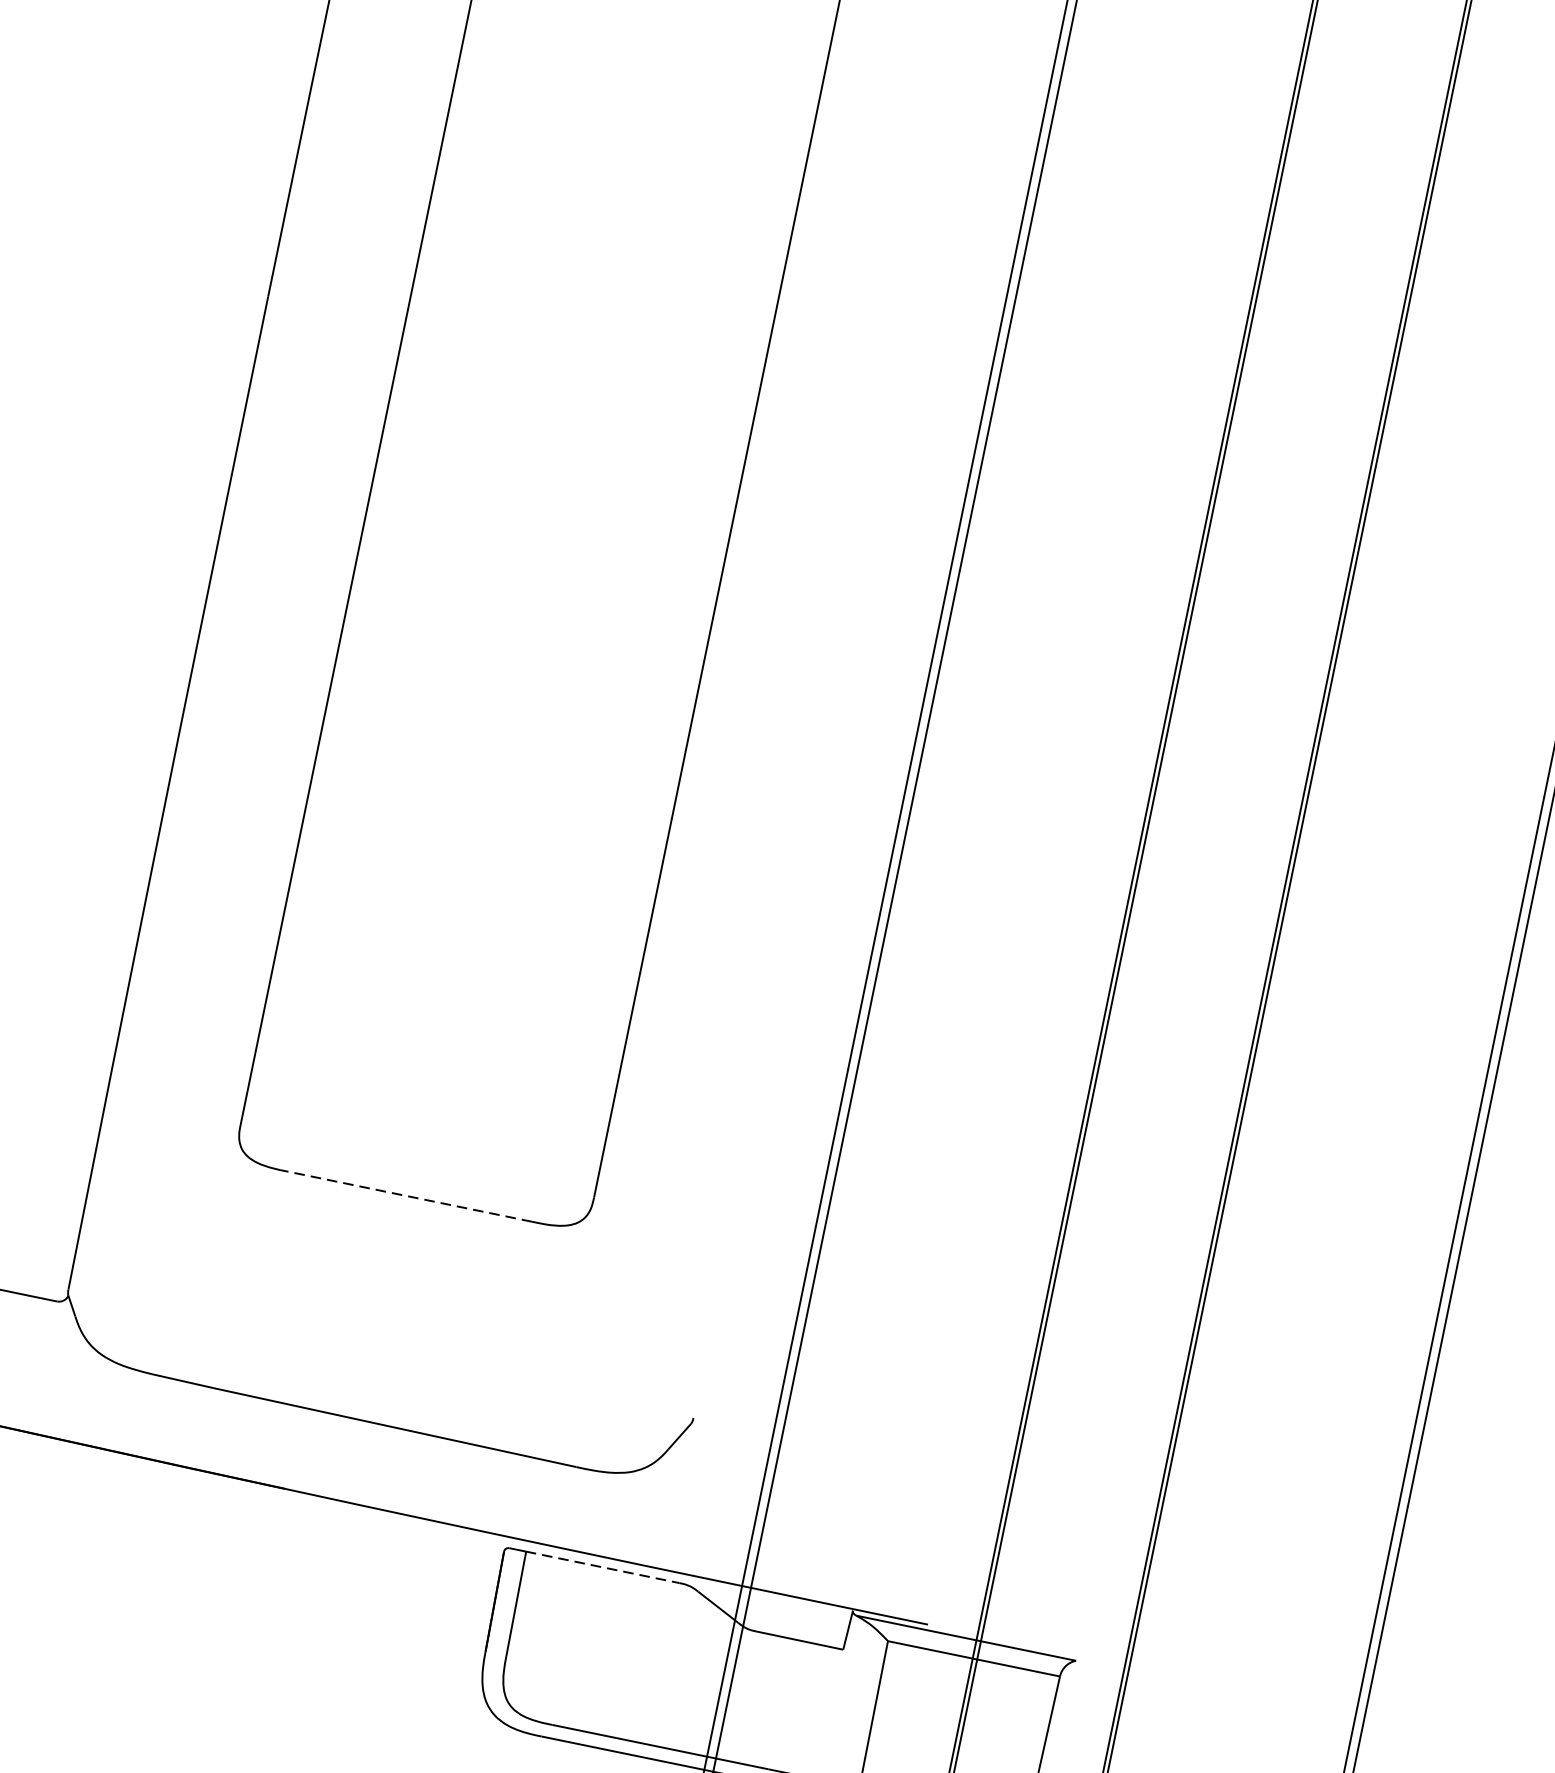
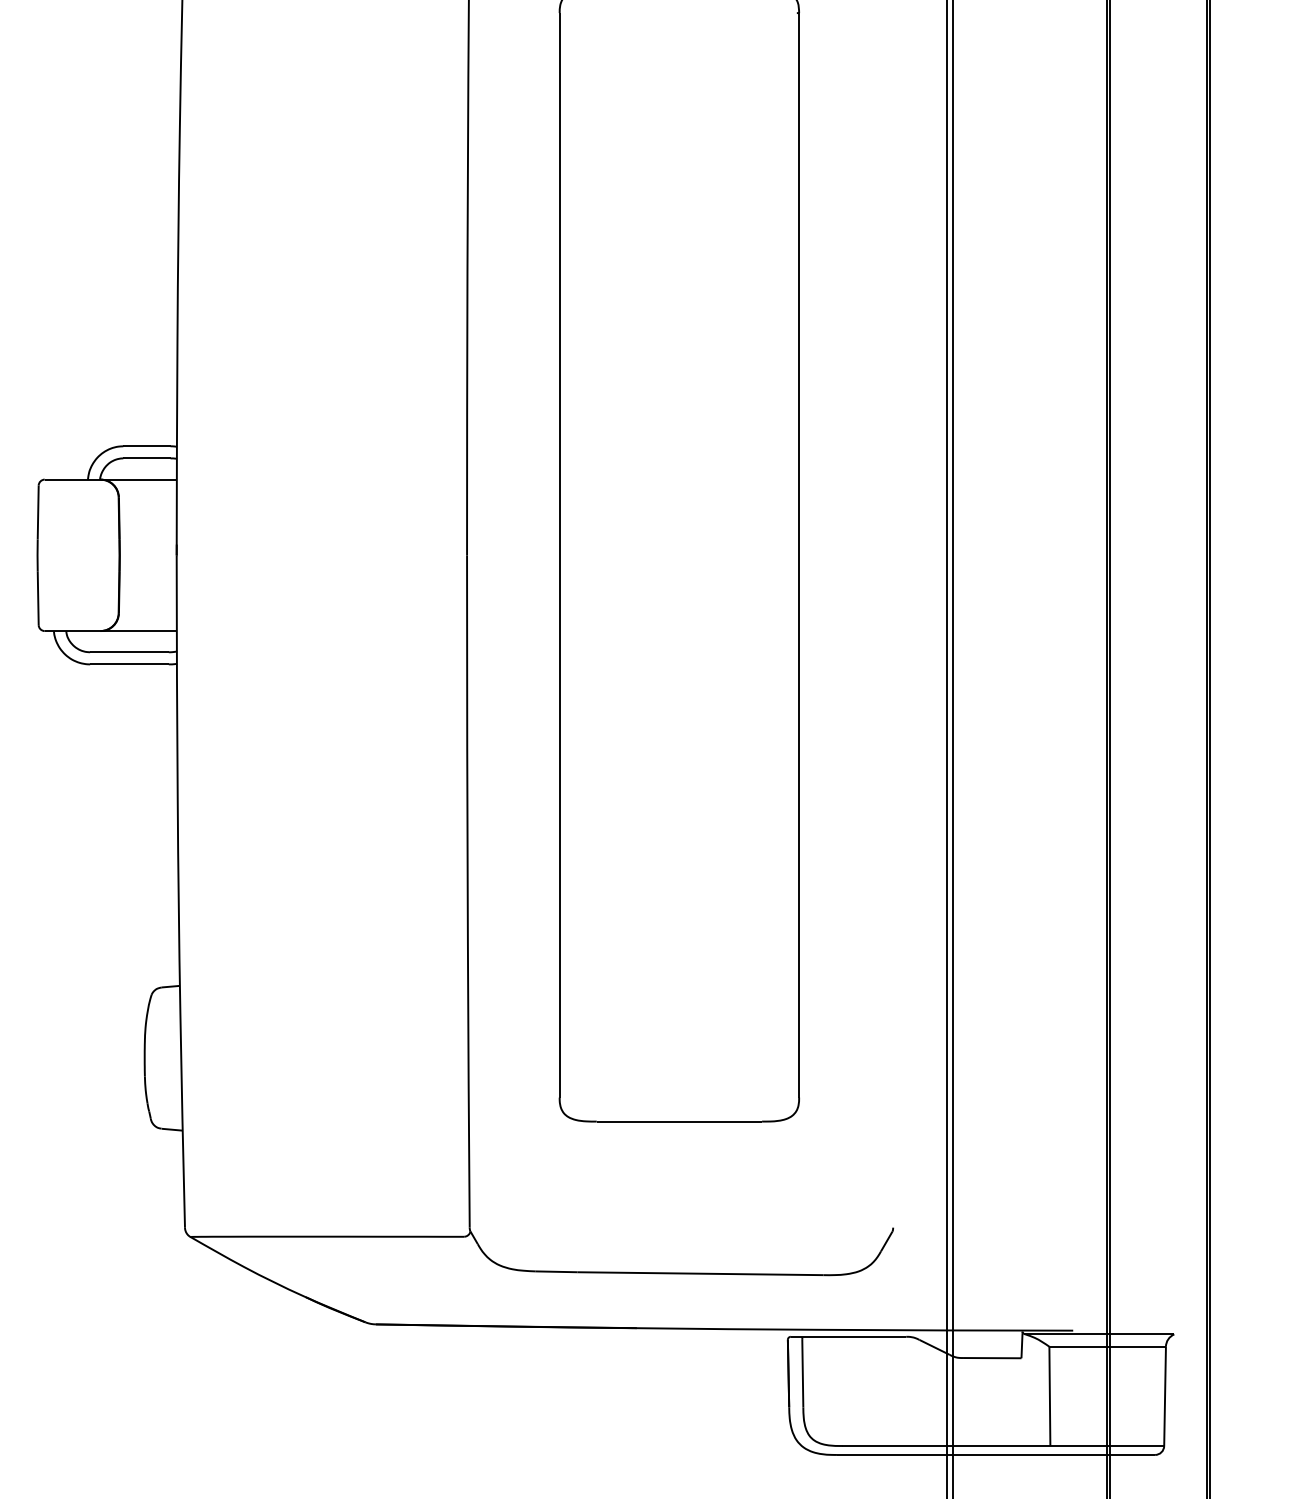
line: (410, 1196) -> (679, 1121), dashed -> solid
line: (603, 1566) -> (854, 1336), dashed -> solid

